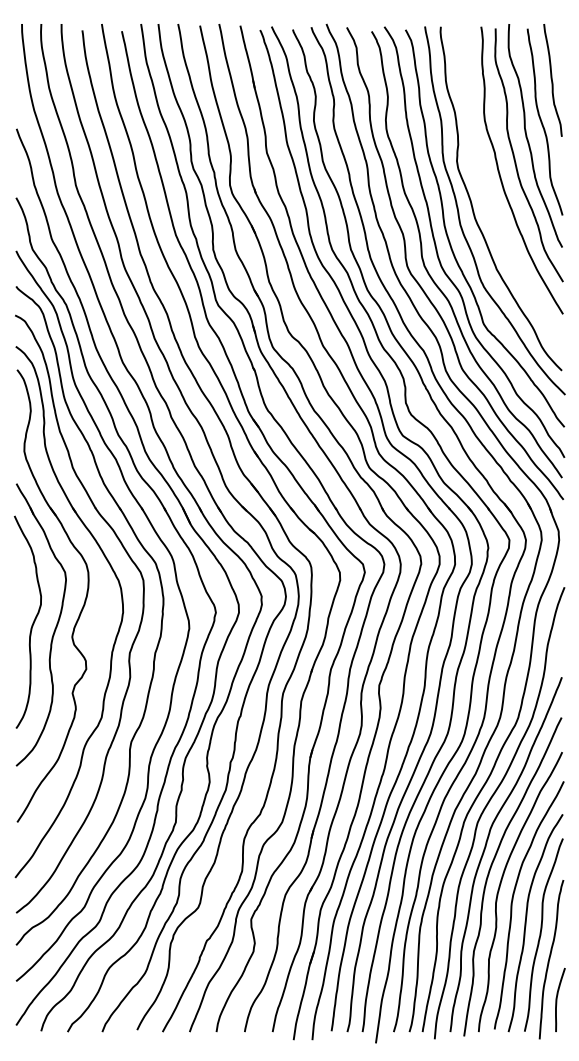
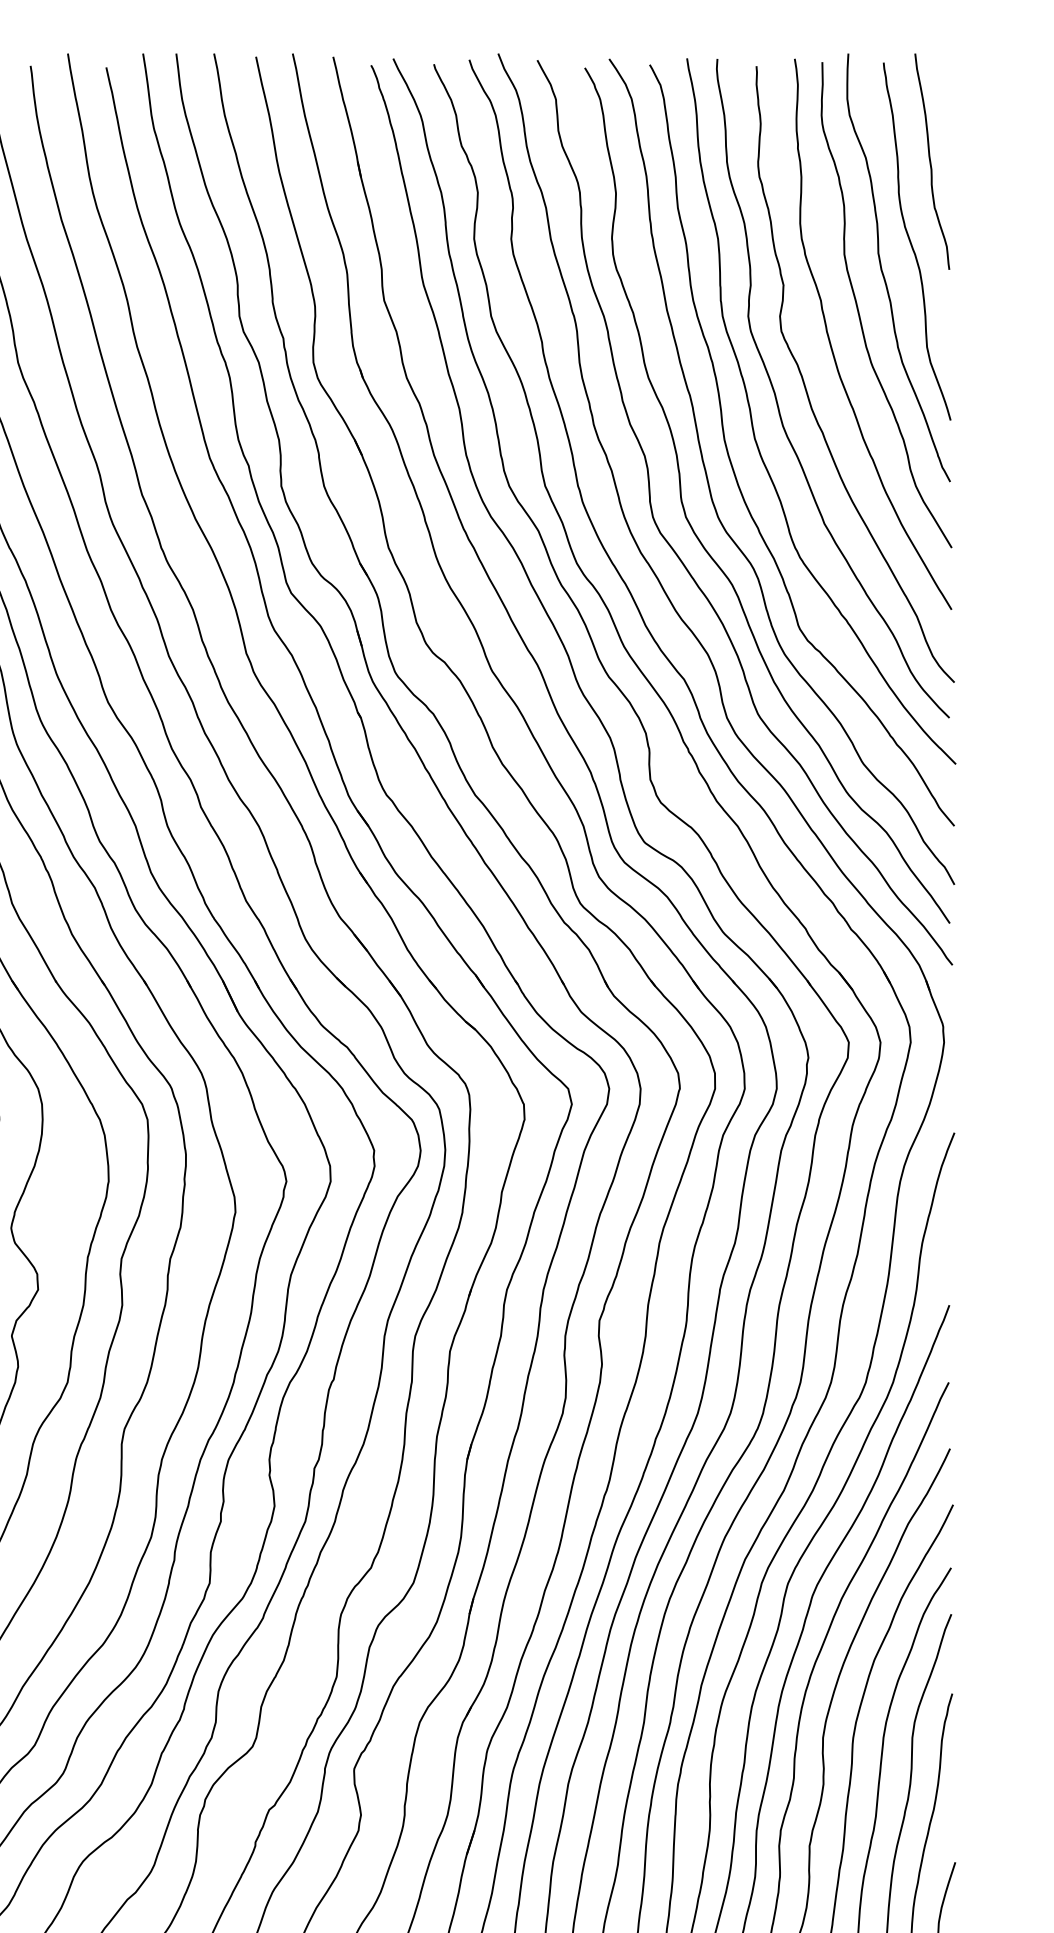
curve: (487, 196) -> (806, 384), added

